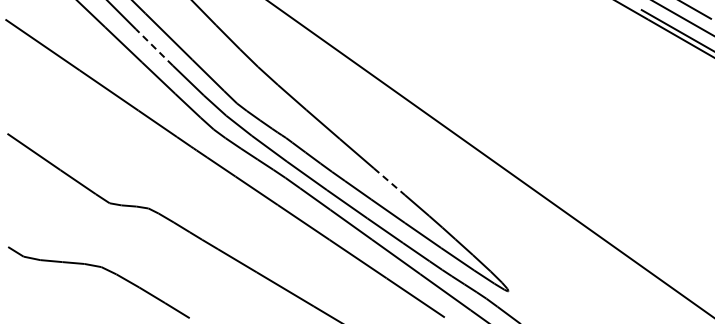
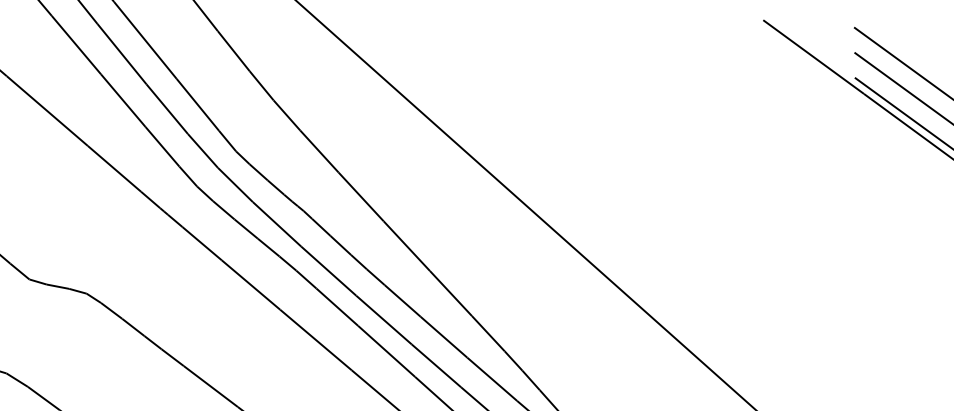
line: (154, 47) -> (122, 54), dashed -> solid
line: (389, 181) -> (450, 293), dashed -> solid

